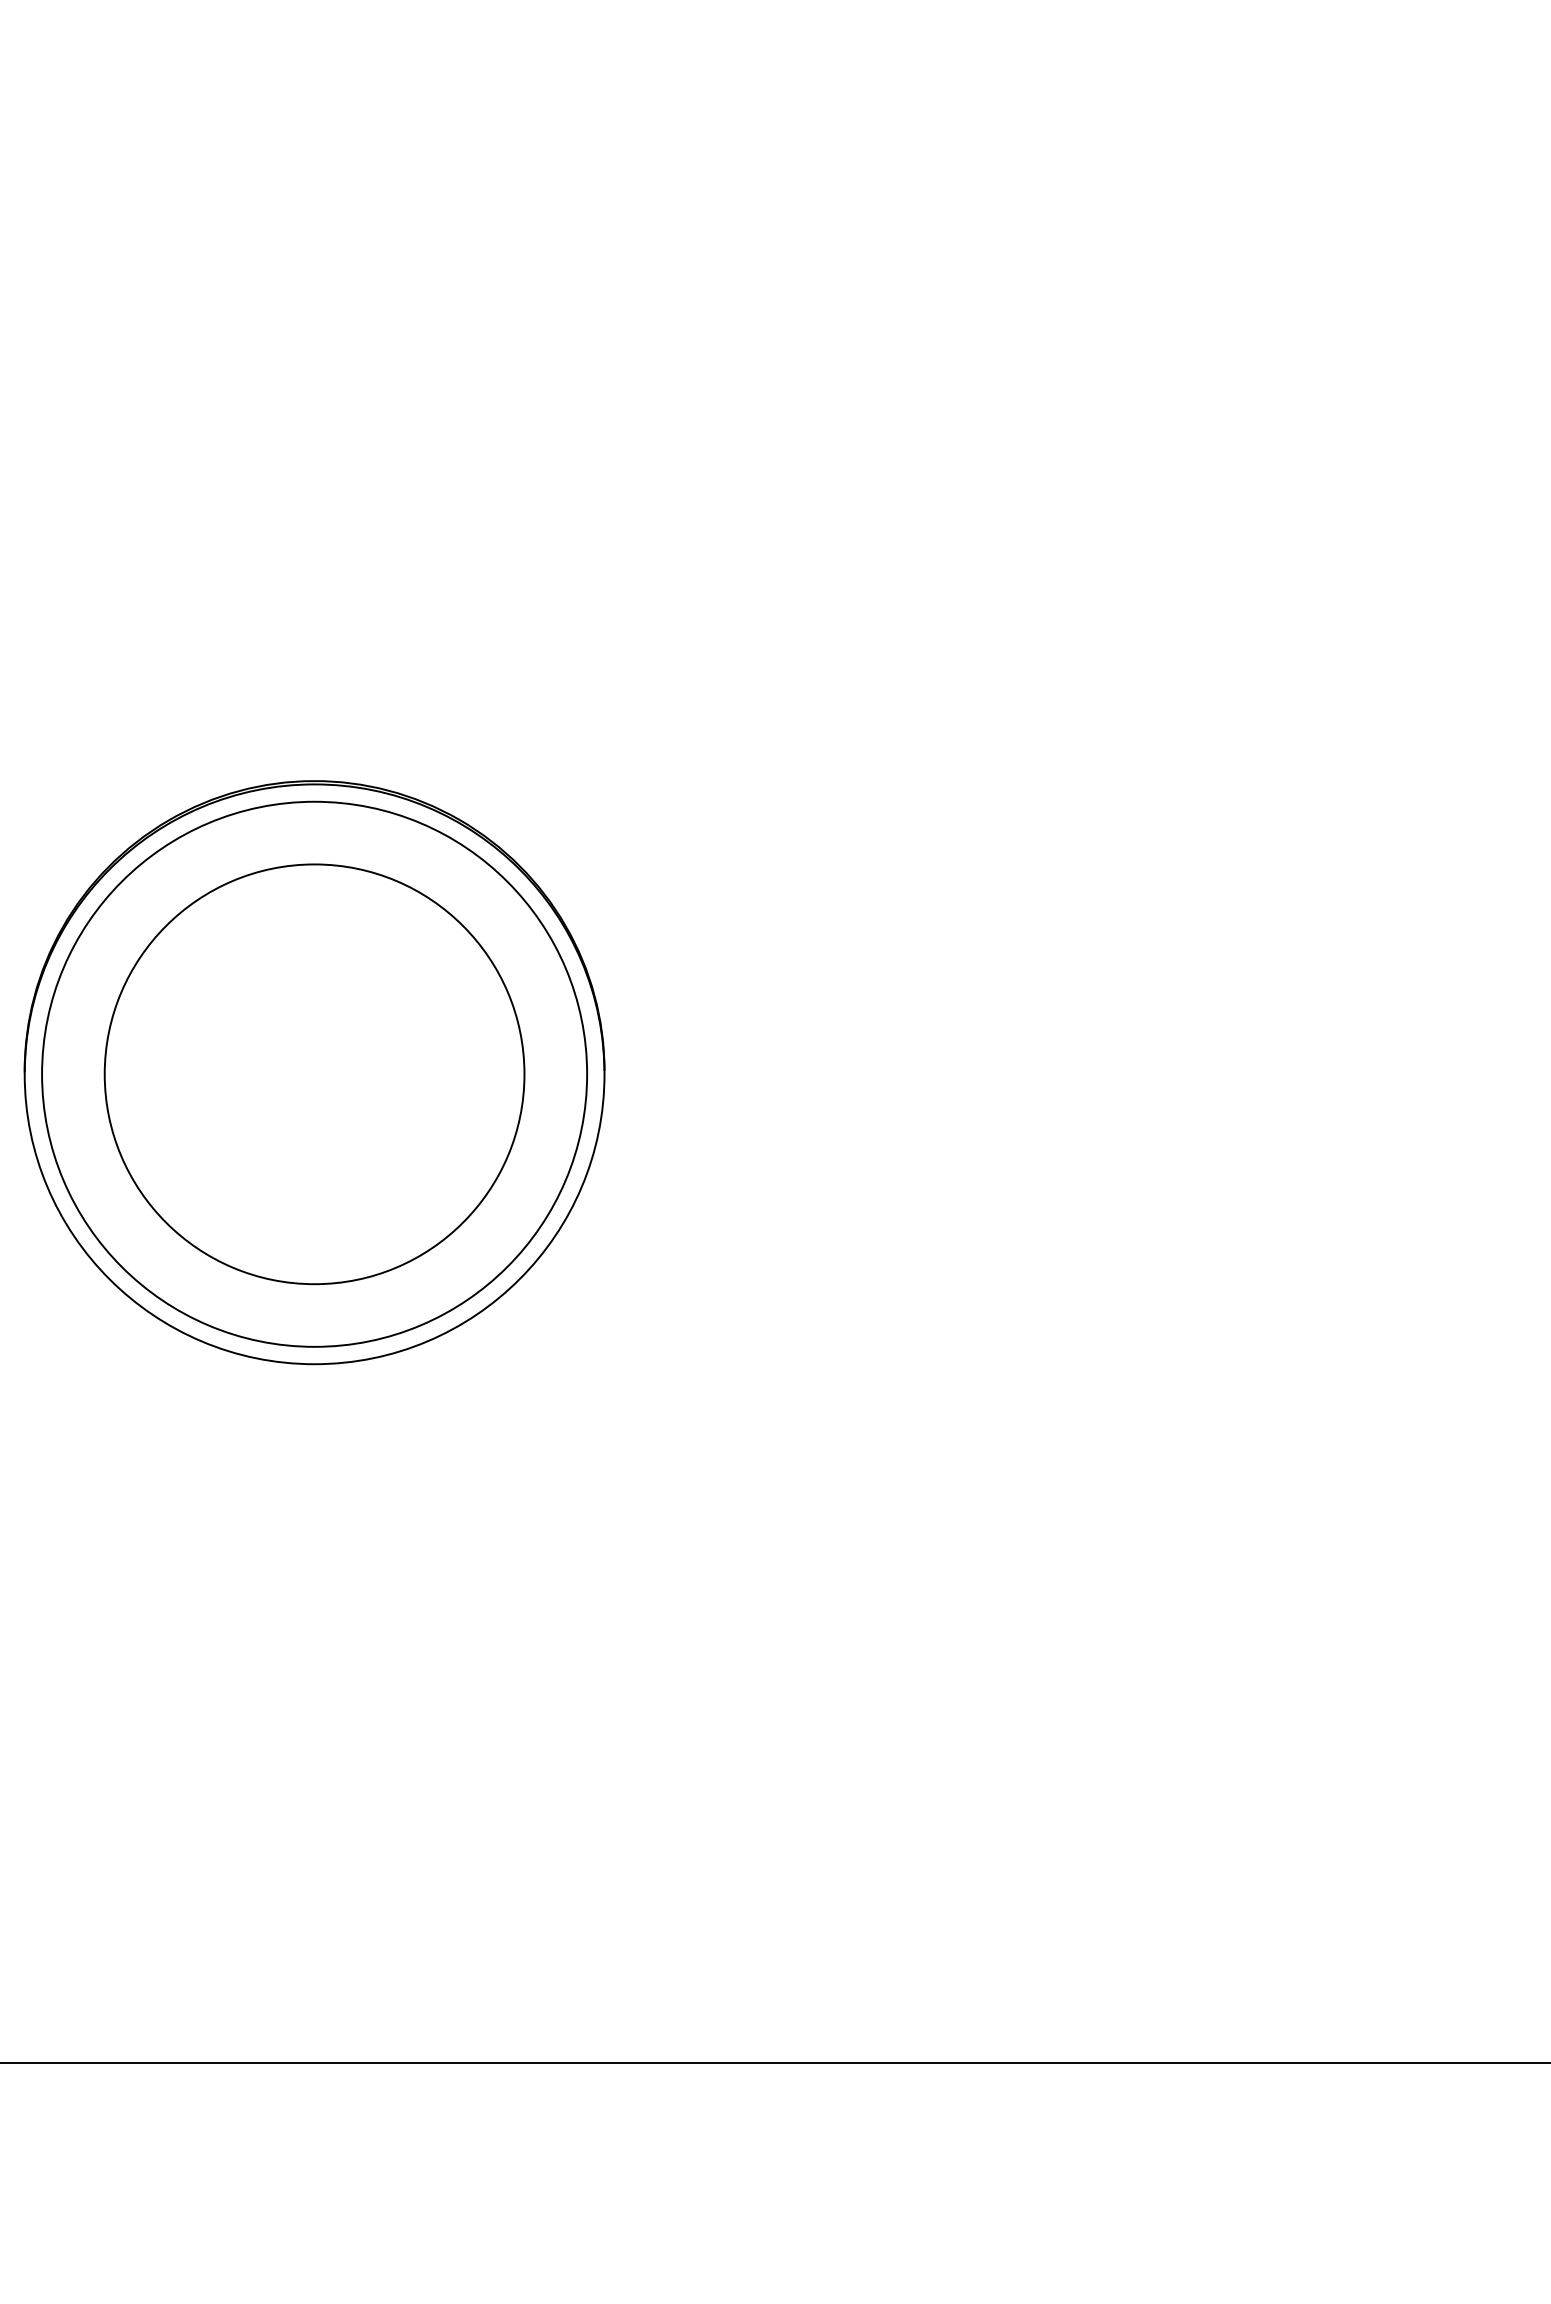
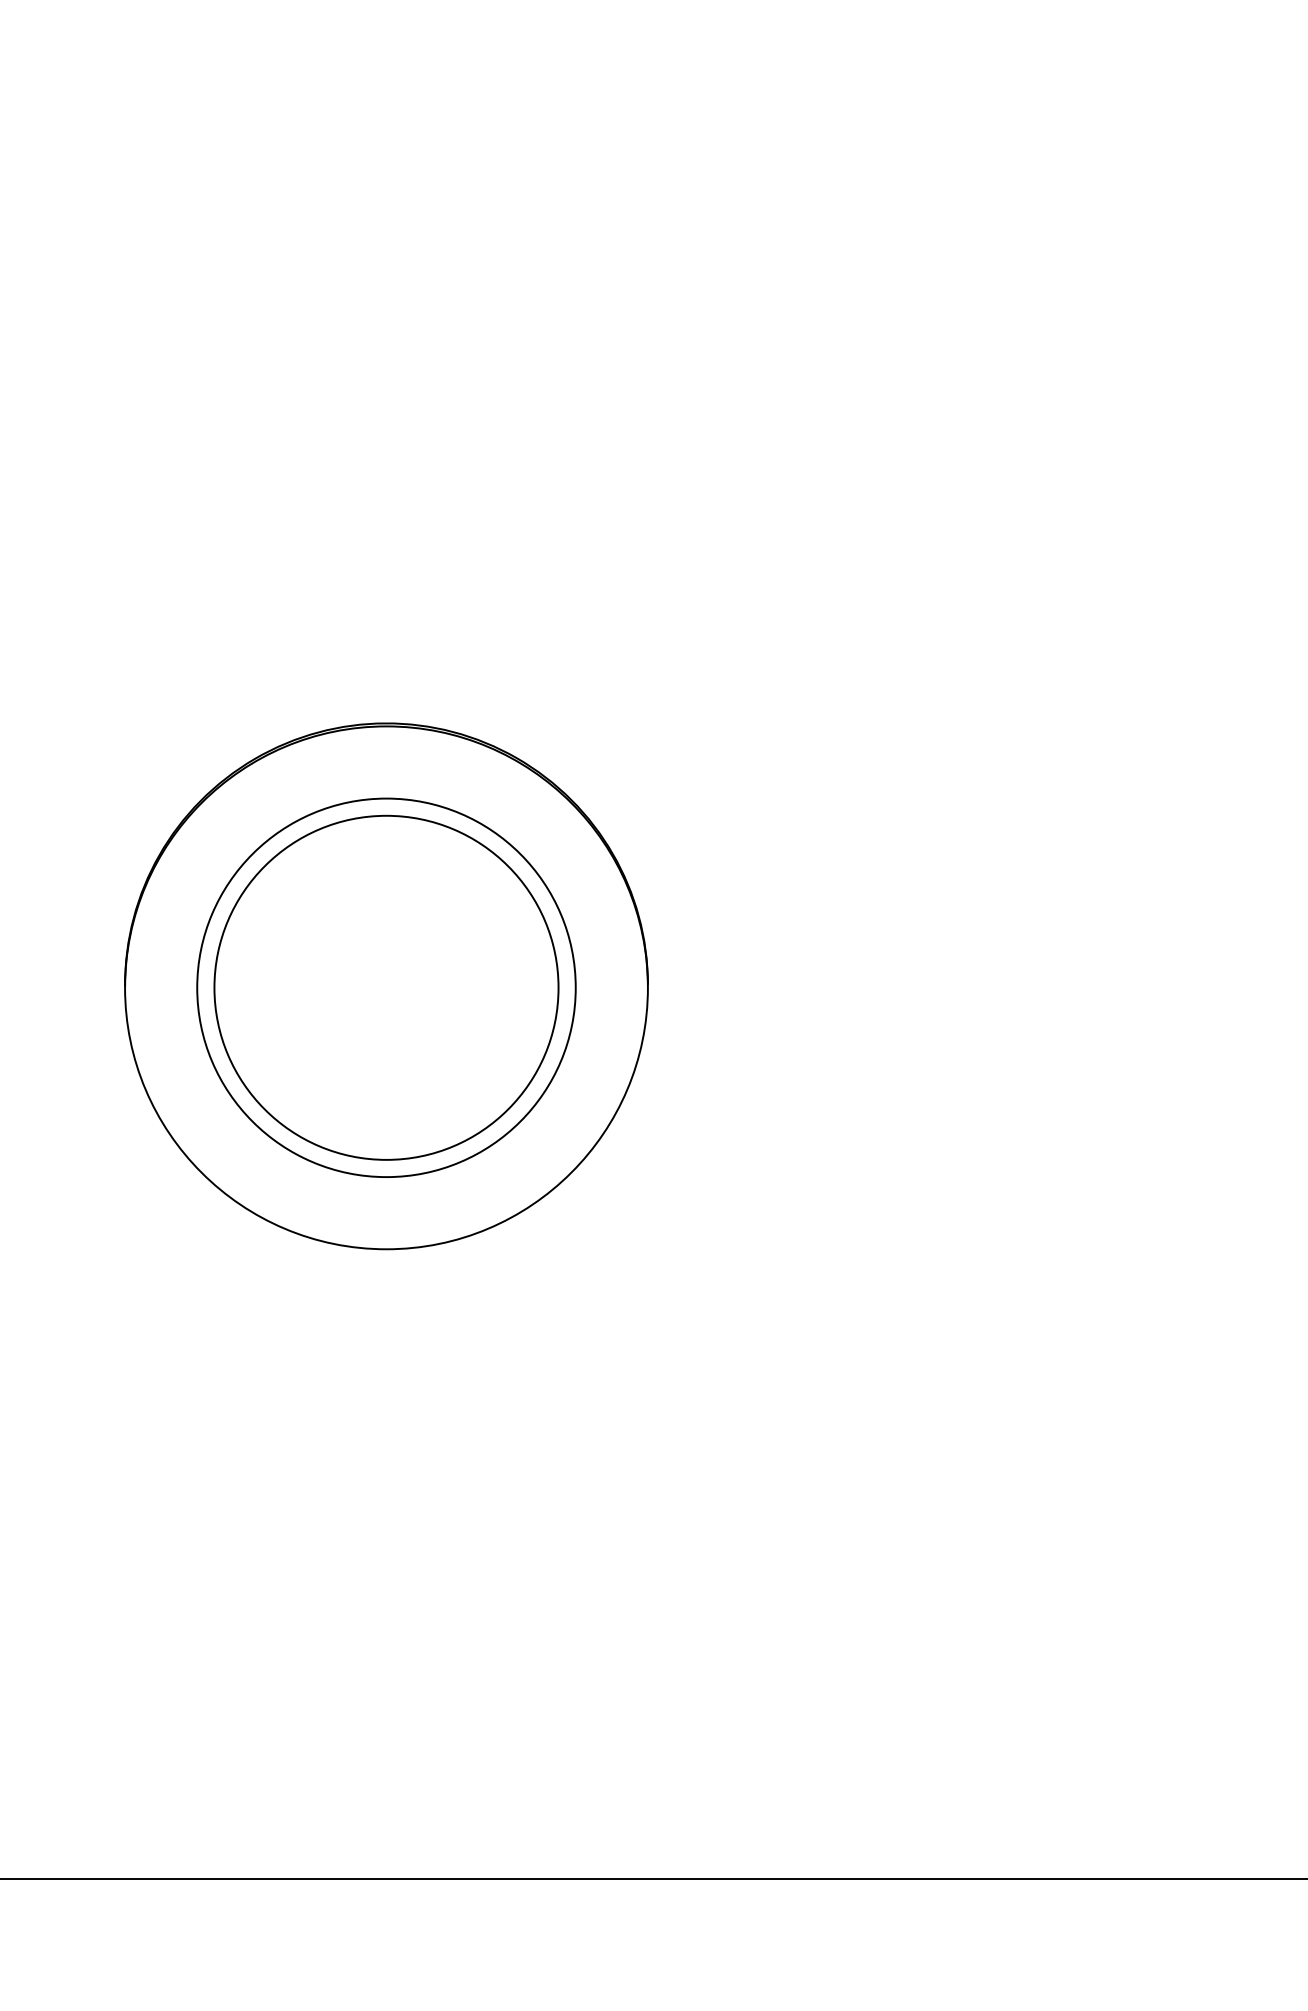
circle: (314, 1073) -> (386, 987), size x0.7

